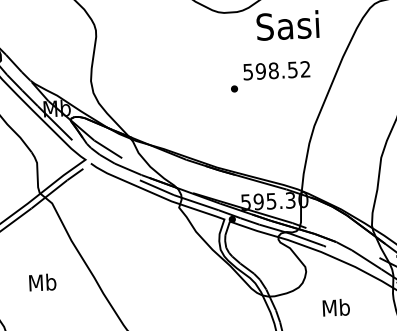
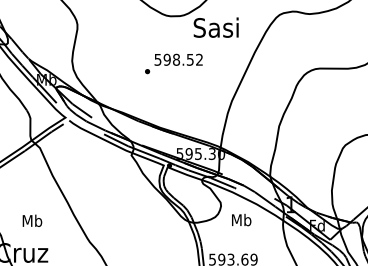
text: (269, 76) -> (173, 63), moved
text: (42, 282) -> (32, 220), moved
text: (336, 308) -> (241, 220), moved

